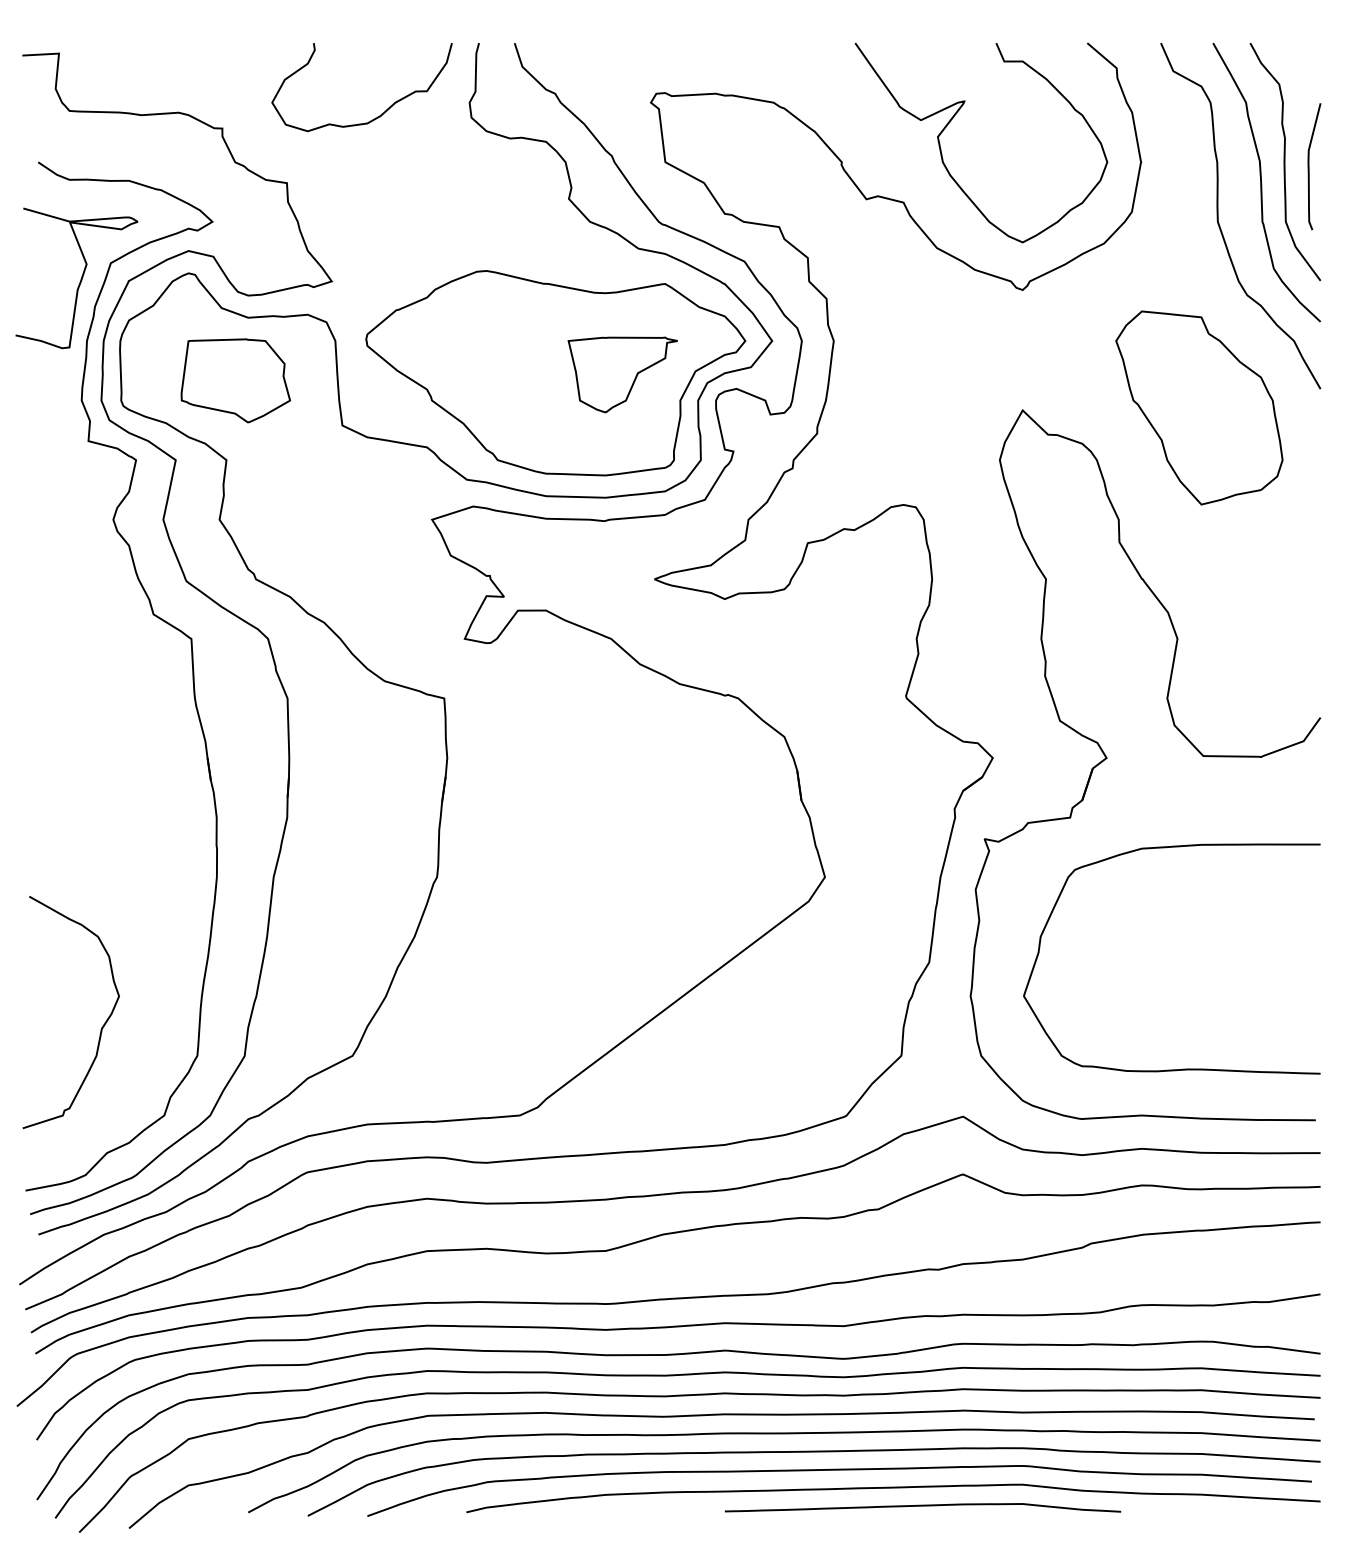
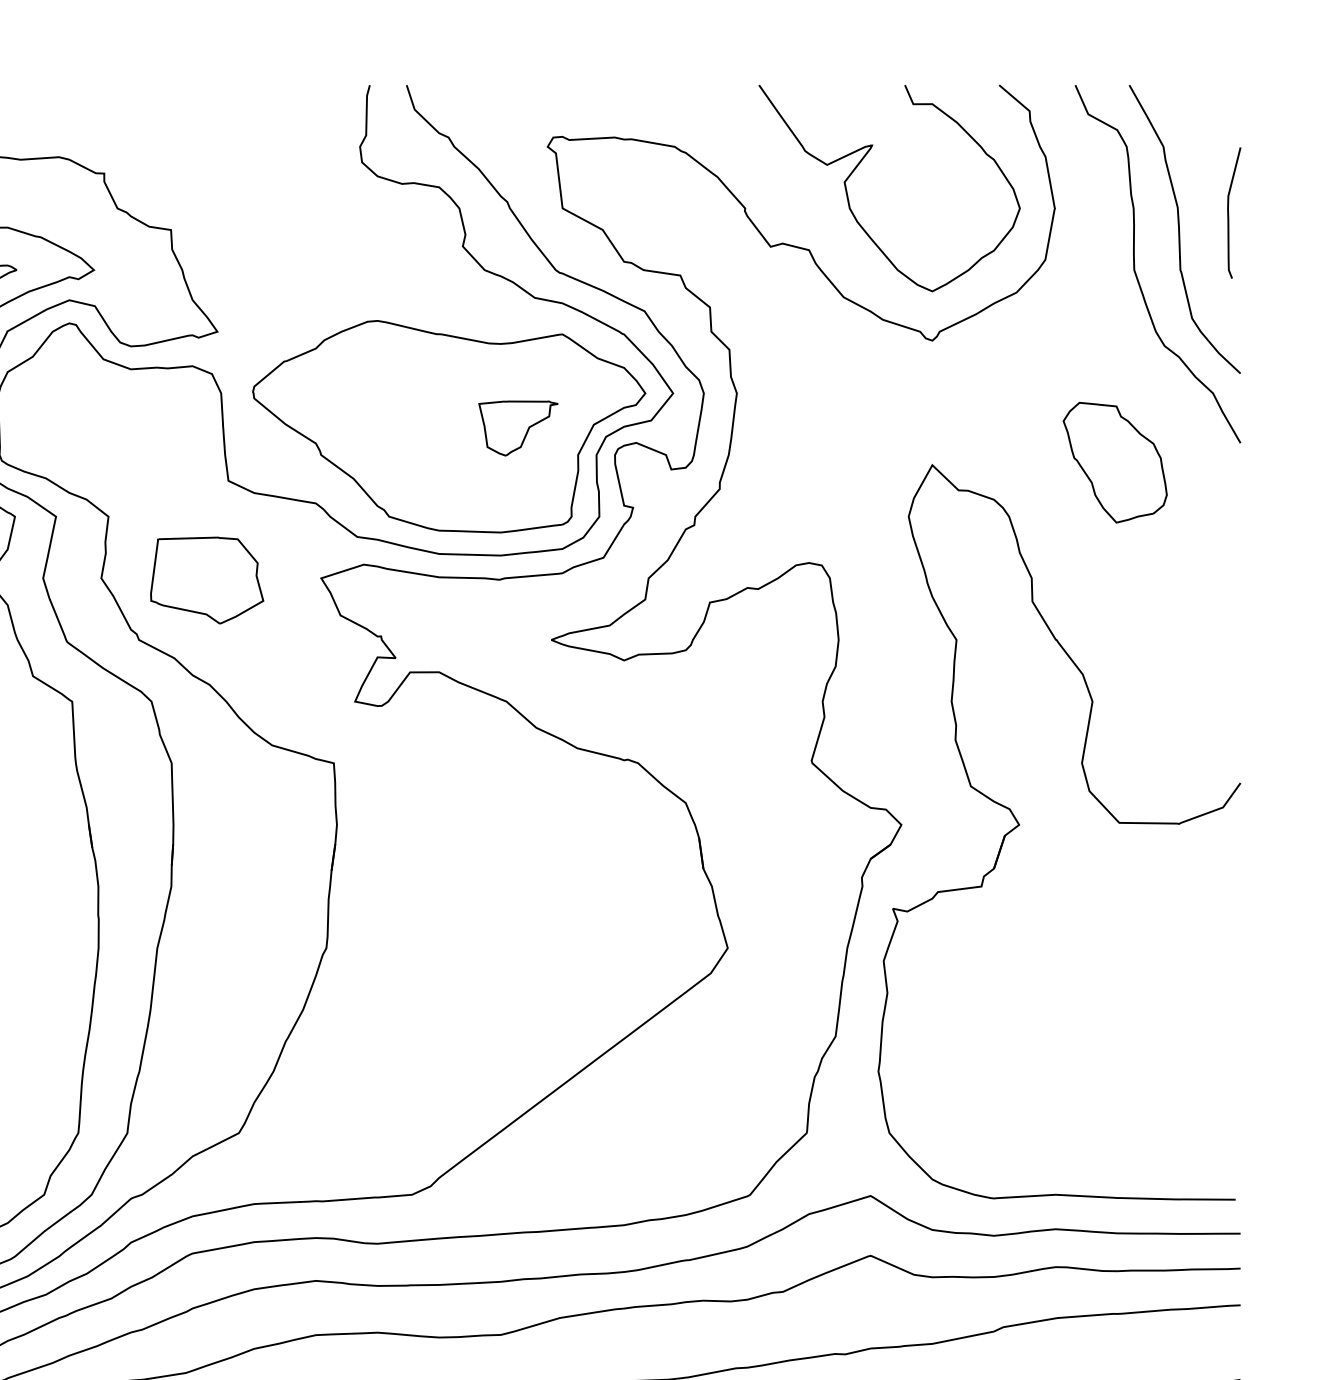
curve: (381, 113) -> (268, 157), removed
curve: (1285, 161) -> (1204, 207), removed
part: (622, 374) -> (518, 428), size x0.7
part: (235, 380) -> (206, 580), moved
part: (1199, 407) -> (1115, 462), size x0.6
curve: (1166, 848) -> (1081, 918), removed

